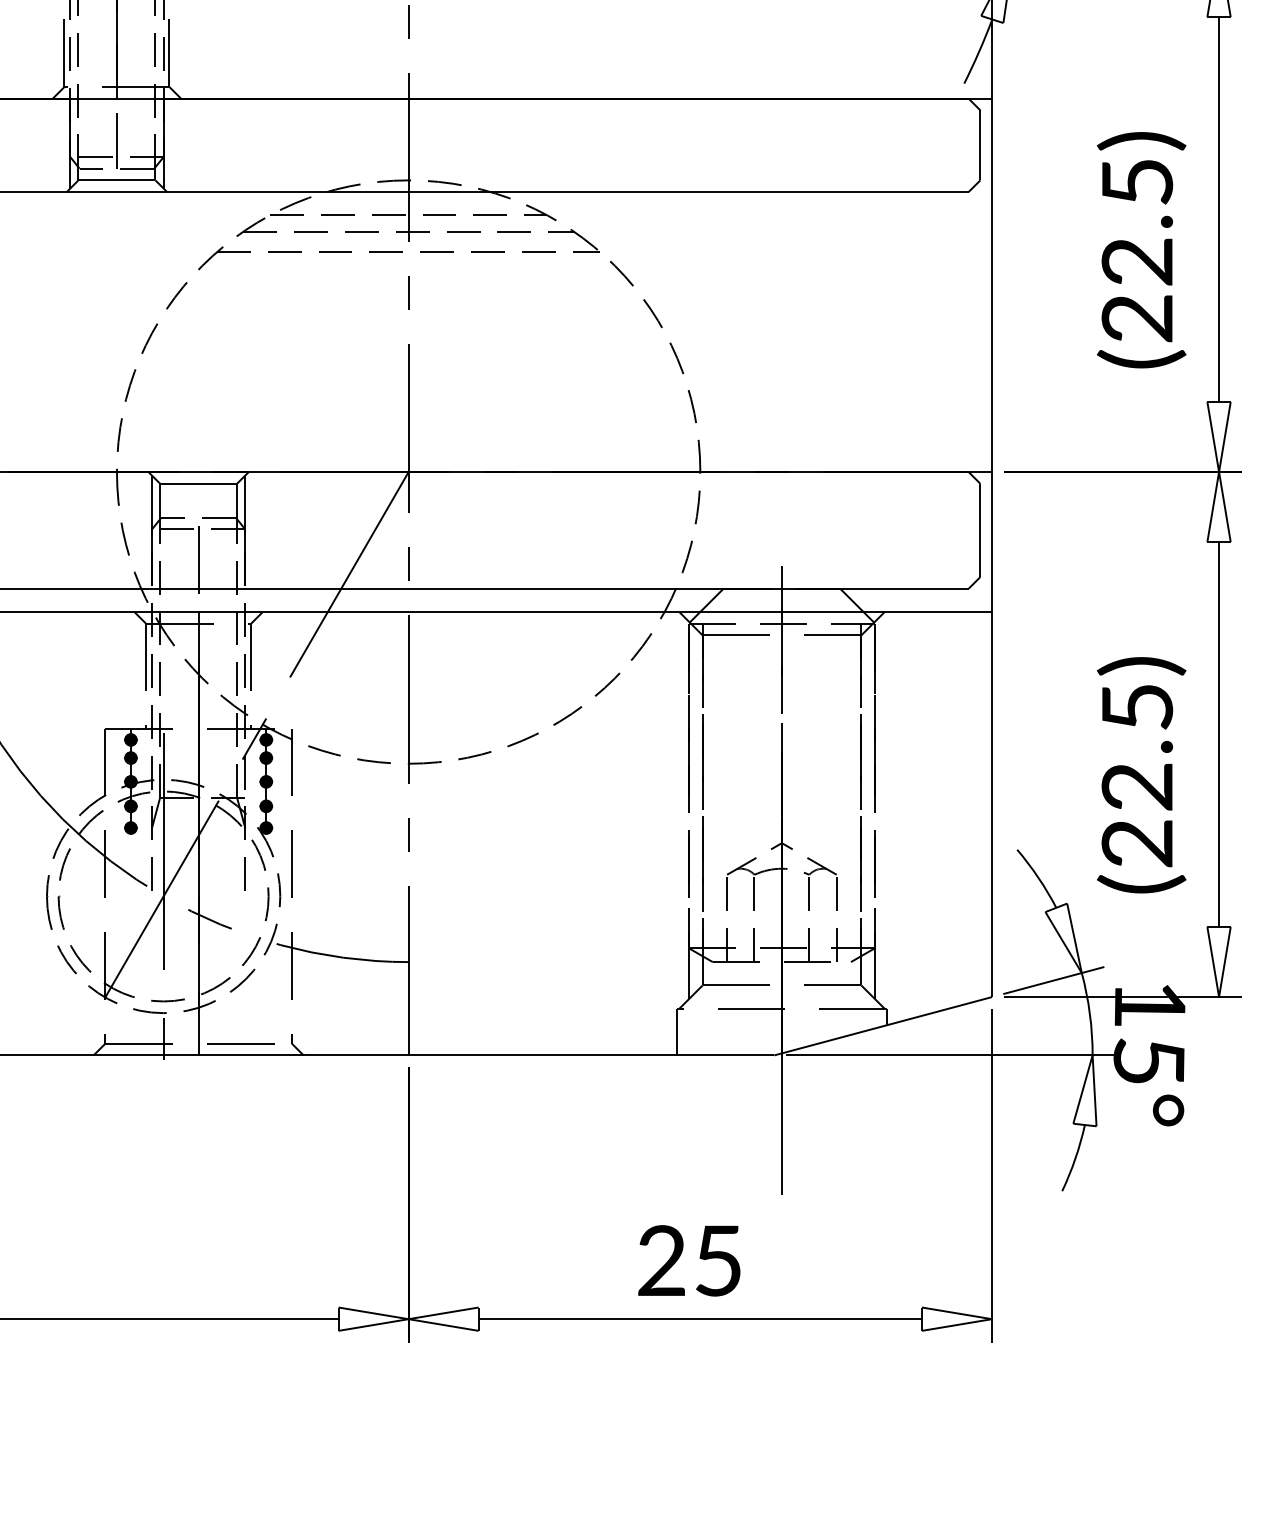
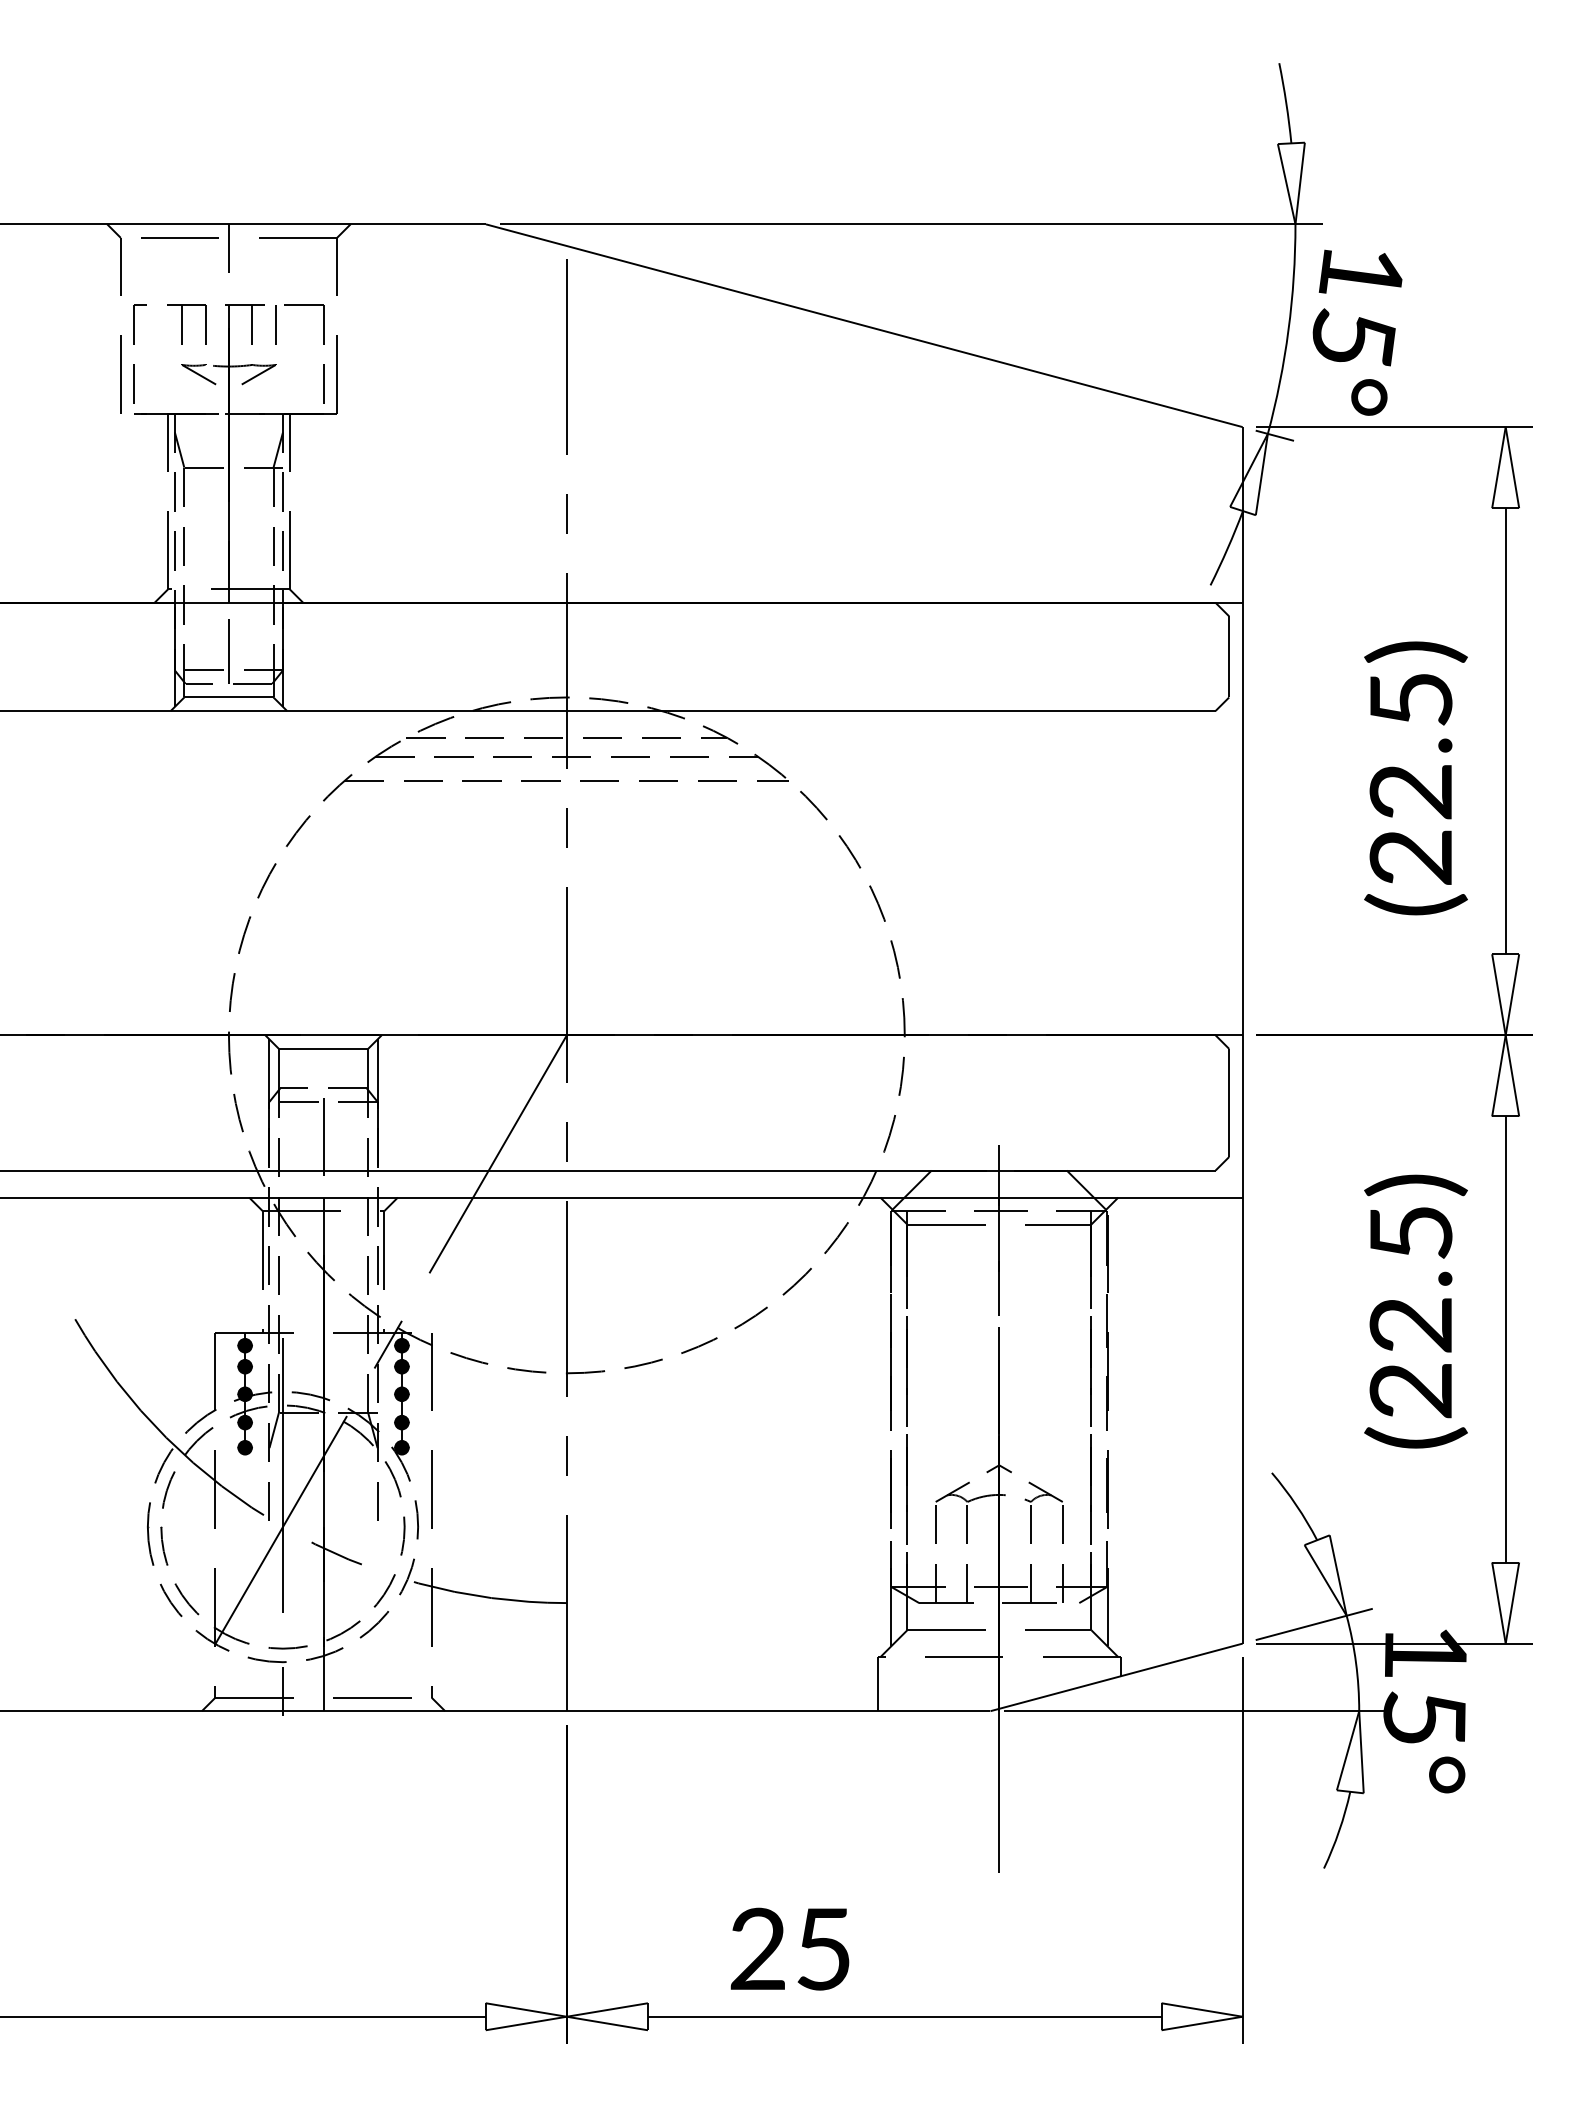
text: (1141, 775) -> (1415, 1311), moved
text: (688, 1260) -> (789, 1948), moved

